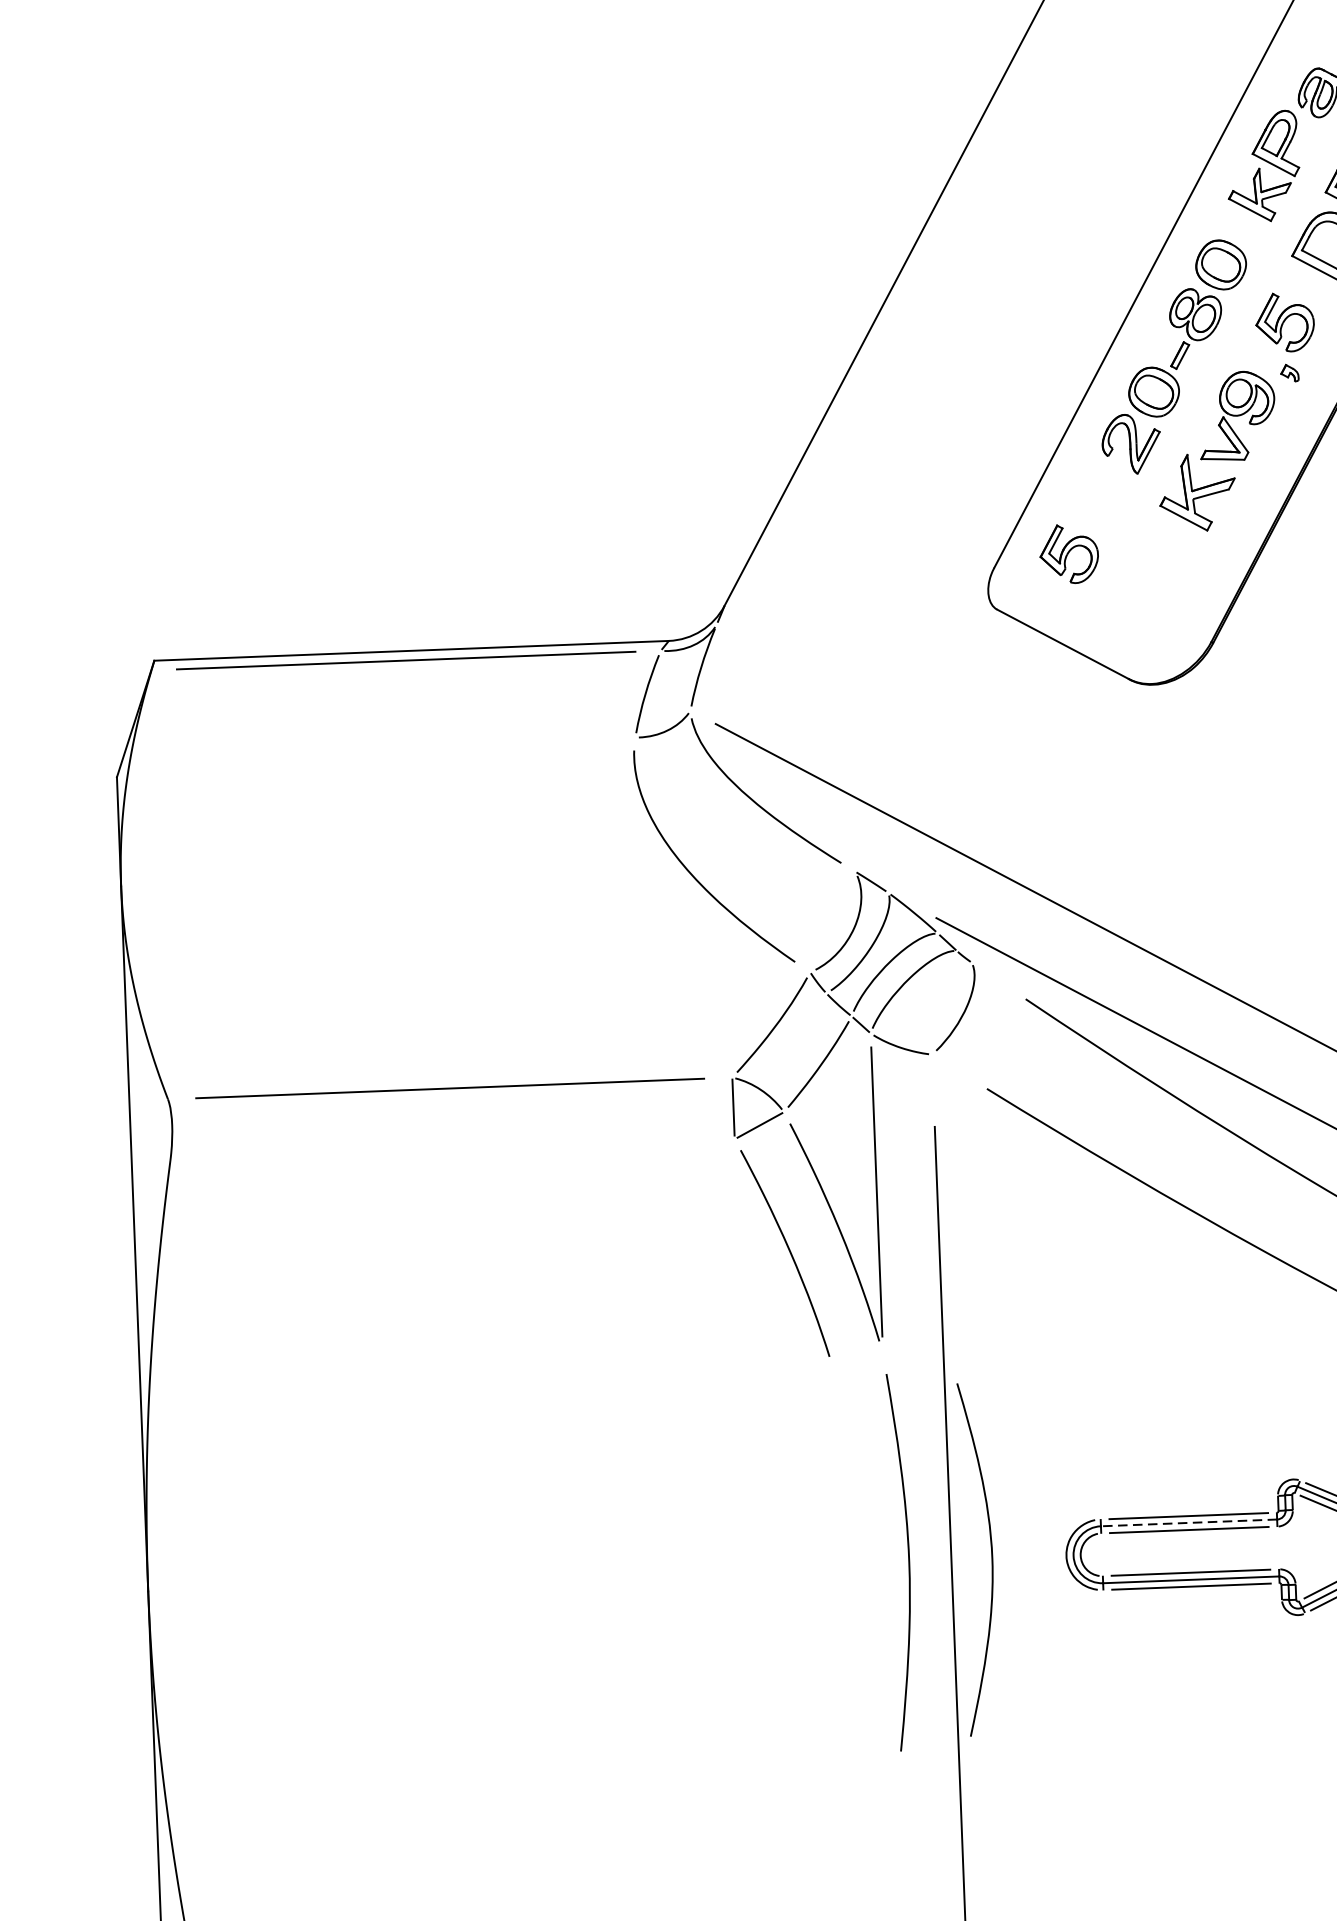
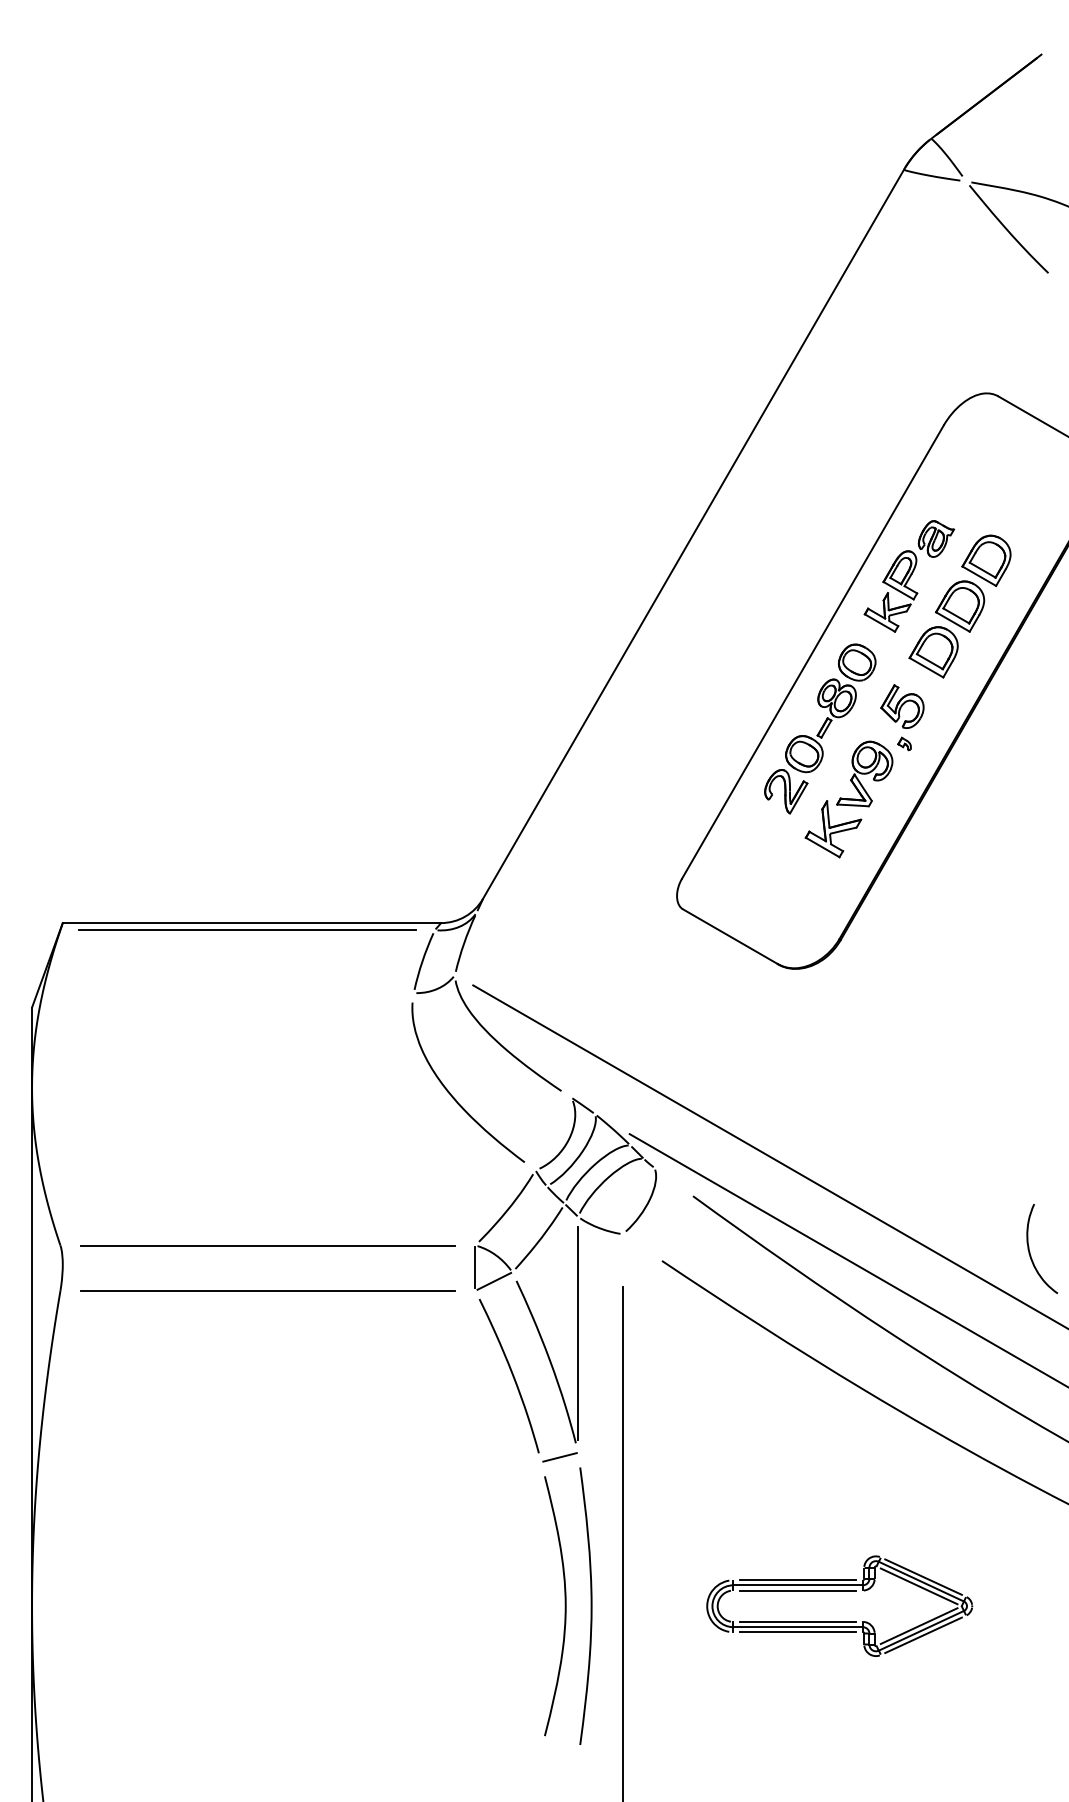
part: (1069, 553) -> (737, 870), removed
line: (451, 1149) -> (267, 1290), added
line: (857, 1361) -> (559, 1457), added
line: (1189, 1523) -> (798, 1585), dashed -> solid
curve: (990, 1559) -> (564, 1606), moved

